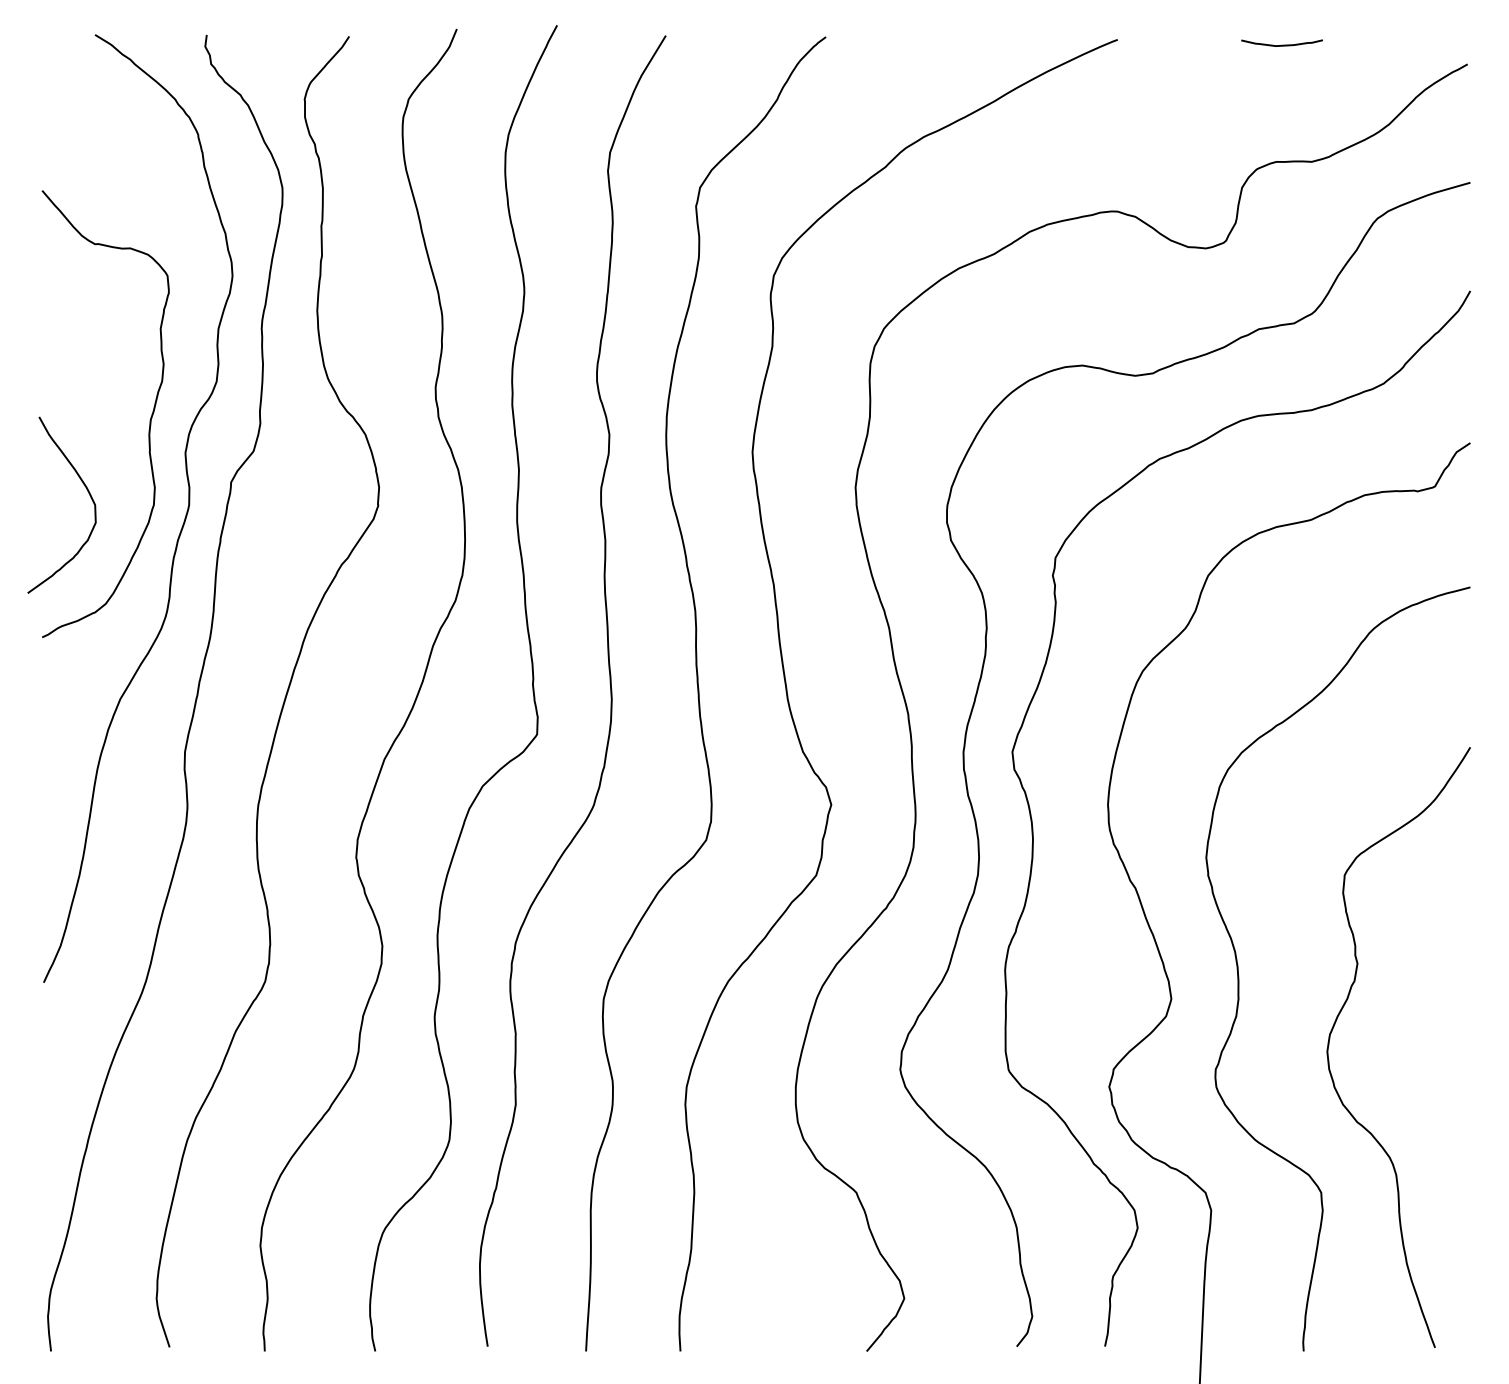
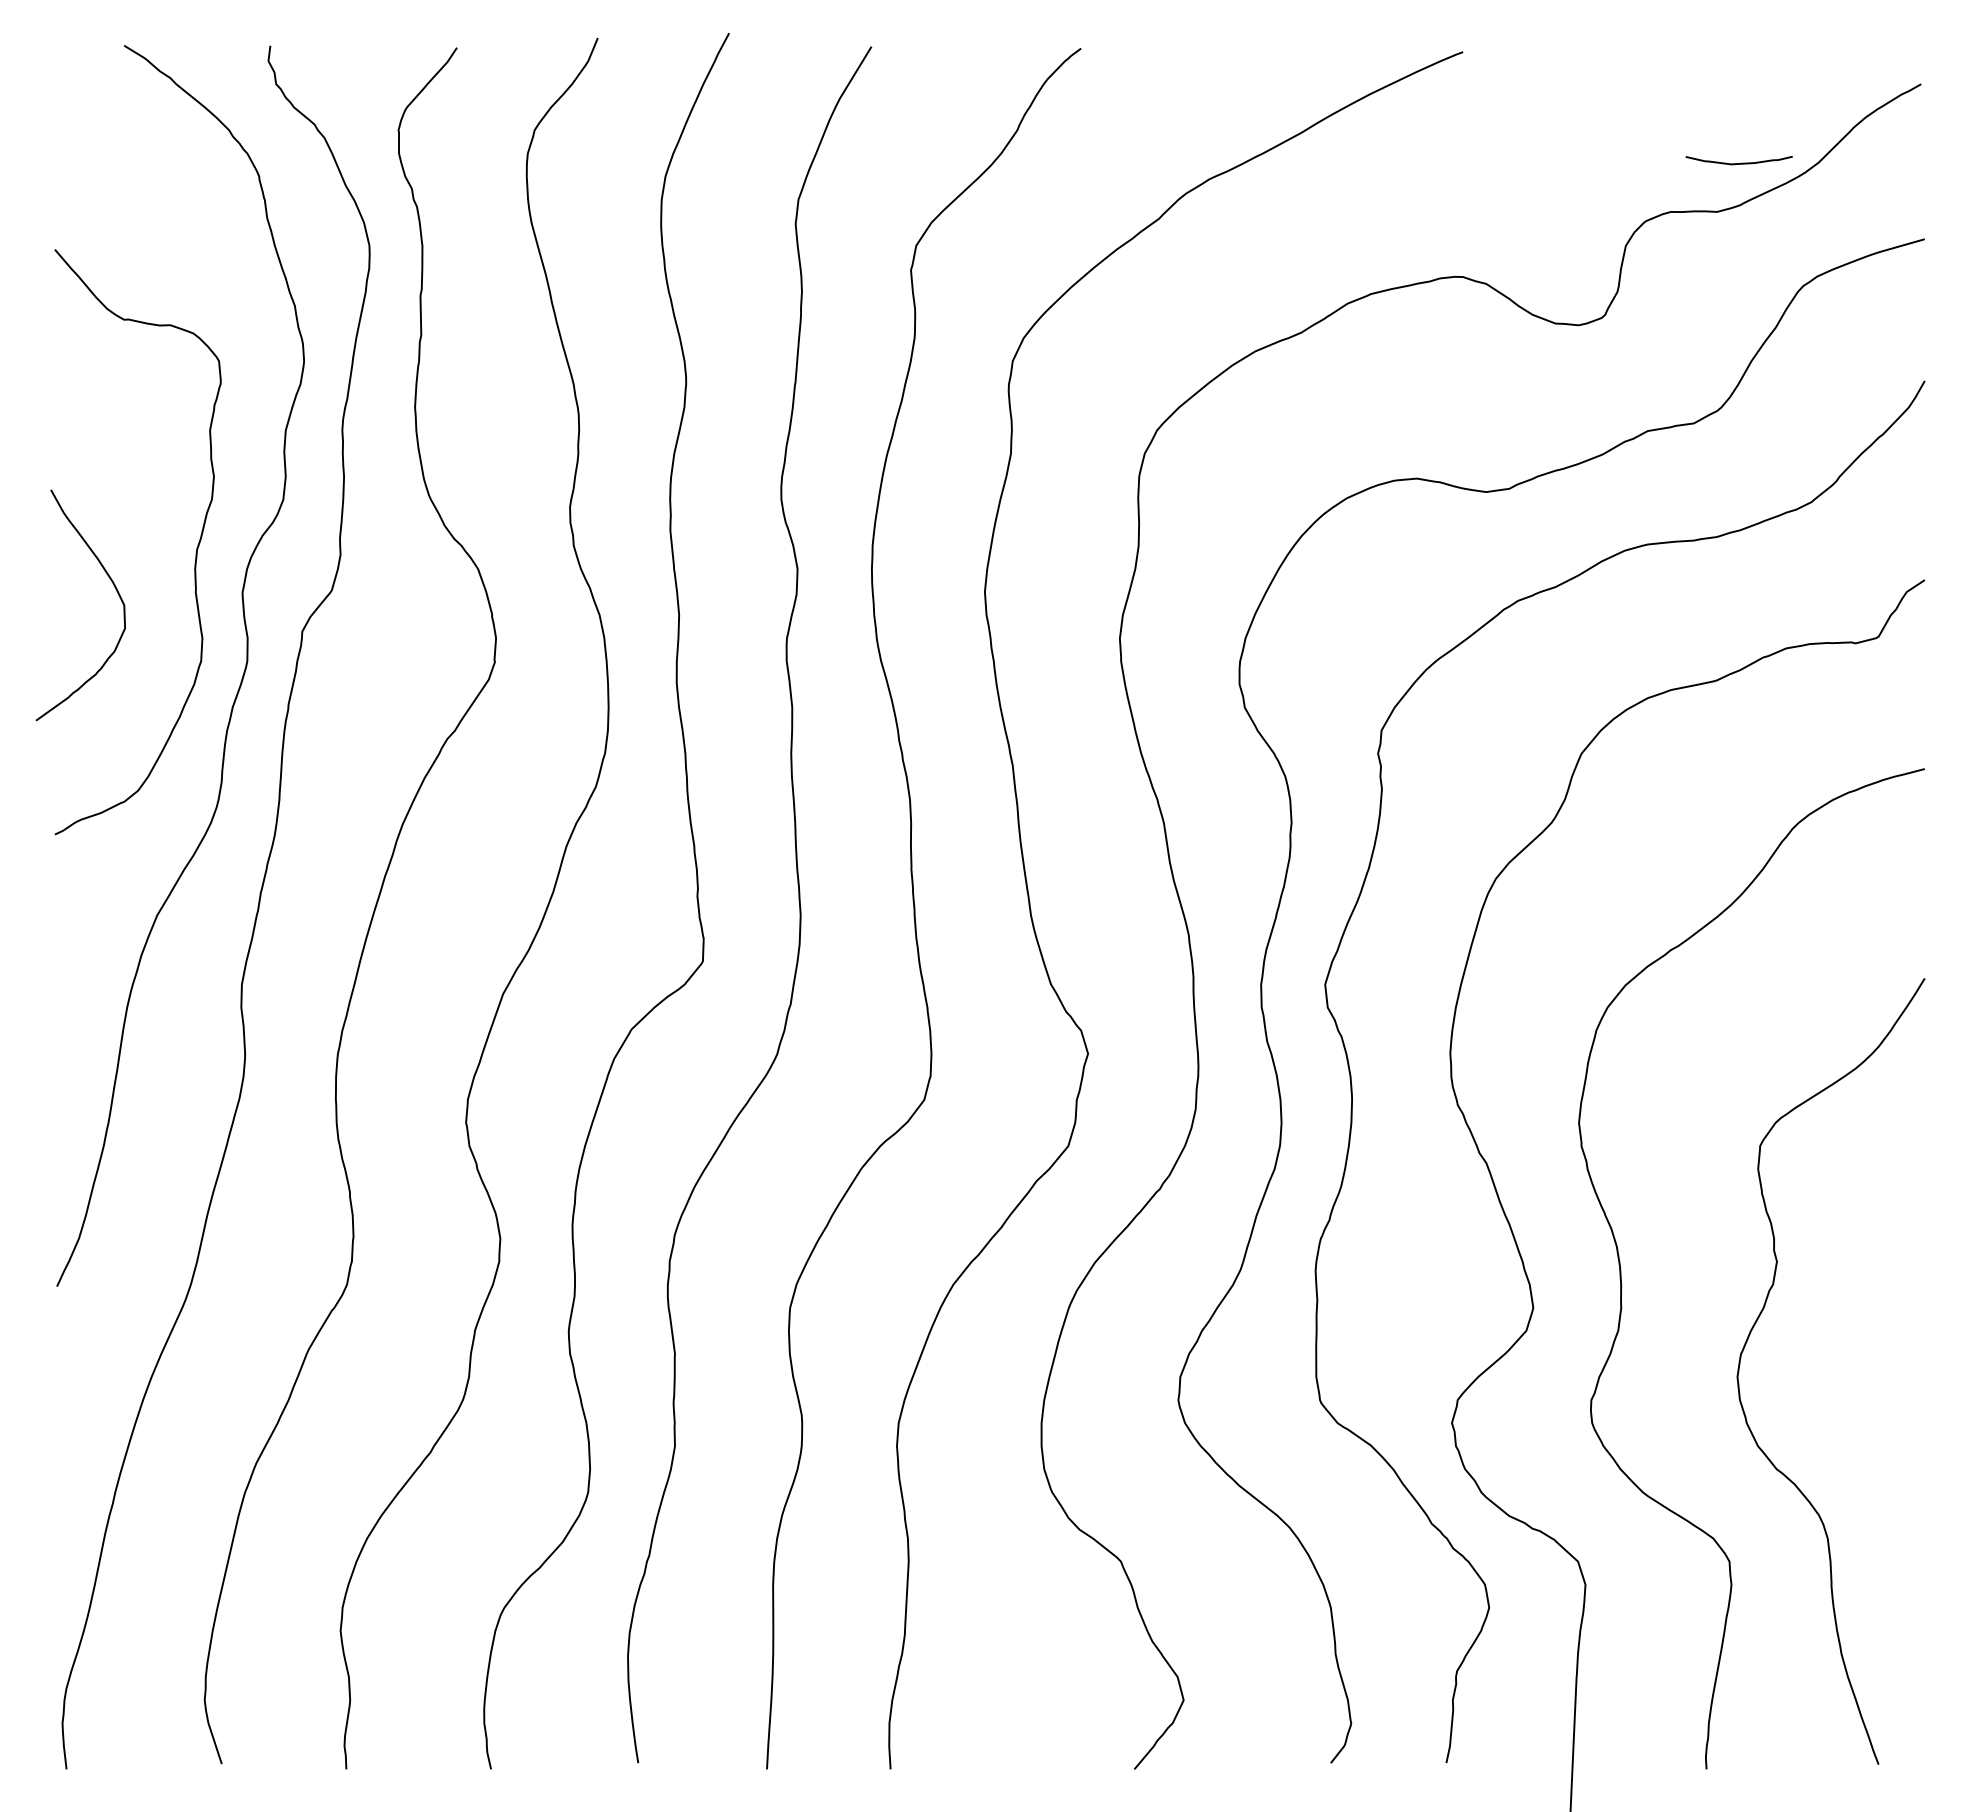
curve: (1281, 45) -> (1738, 163), moved
curve: (87, 491) -> (114, 587), moved

